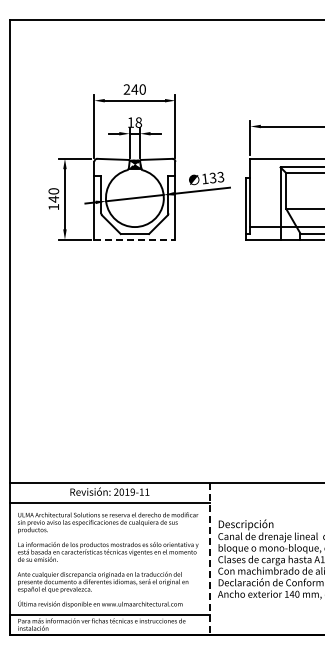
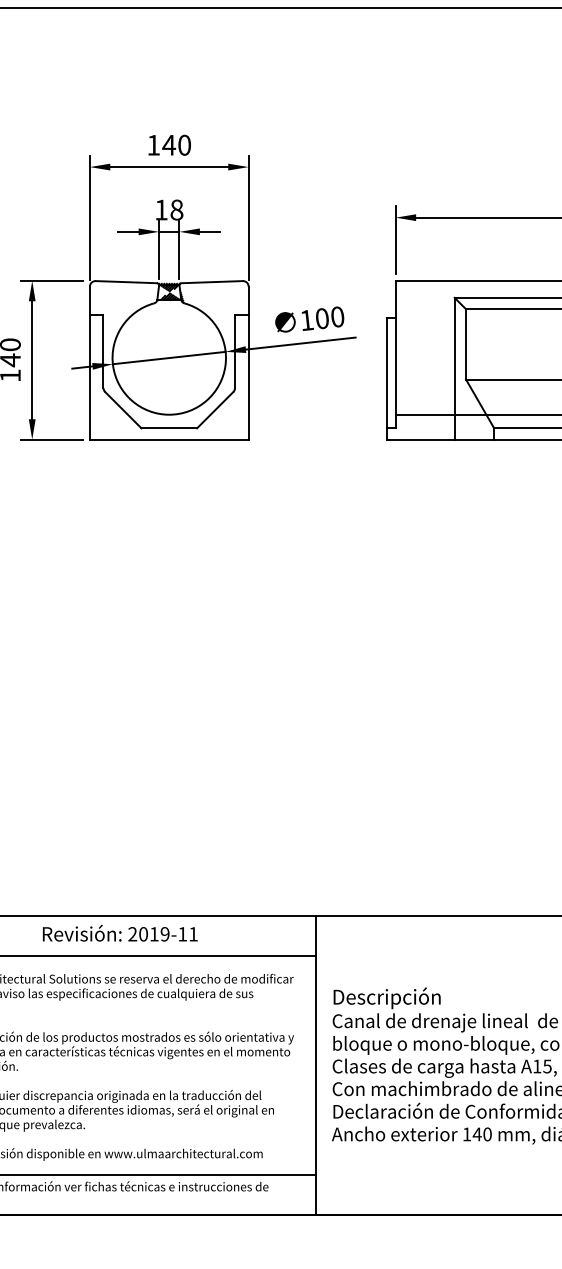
text: (126, 89) -> (152, 145), 240 -> 140
text: (216, 177) -> (329, 317), 133 -> 100
line: (134, 239) -> (168, 439), dashed -> solid
line: (209, 559) -> (315, 1066), dashed -> solid

